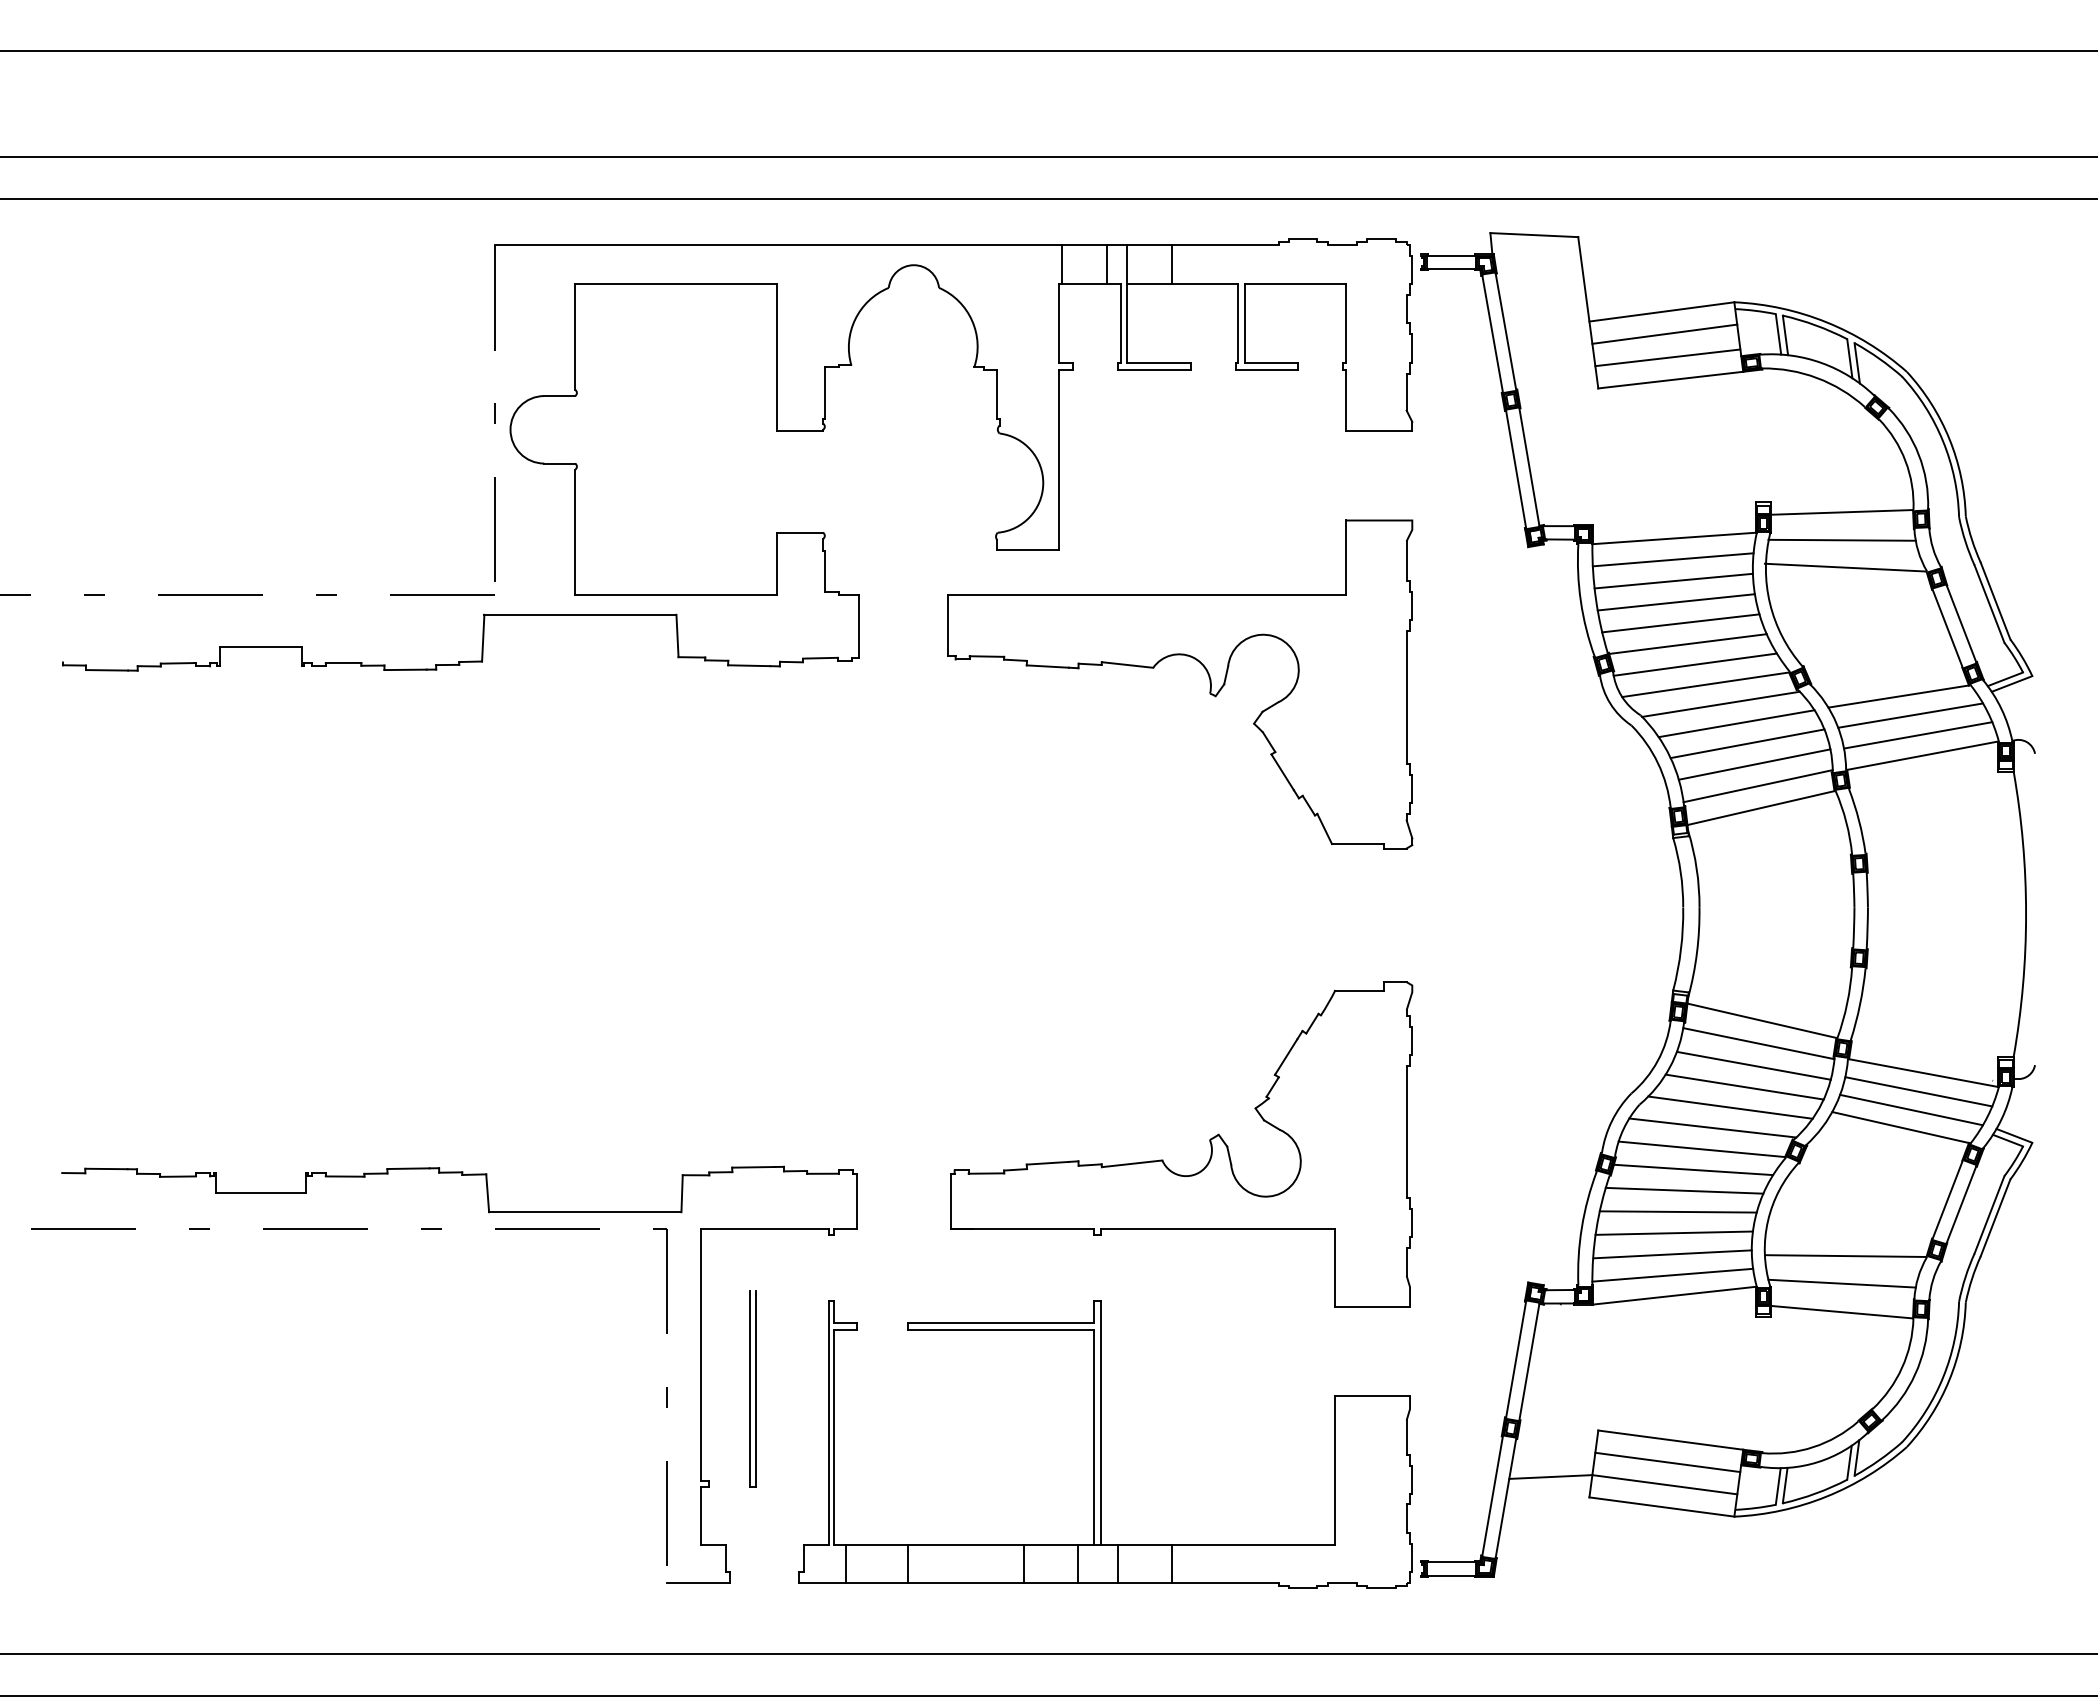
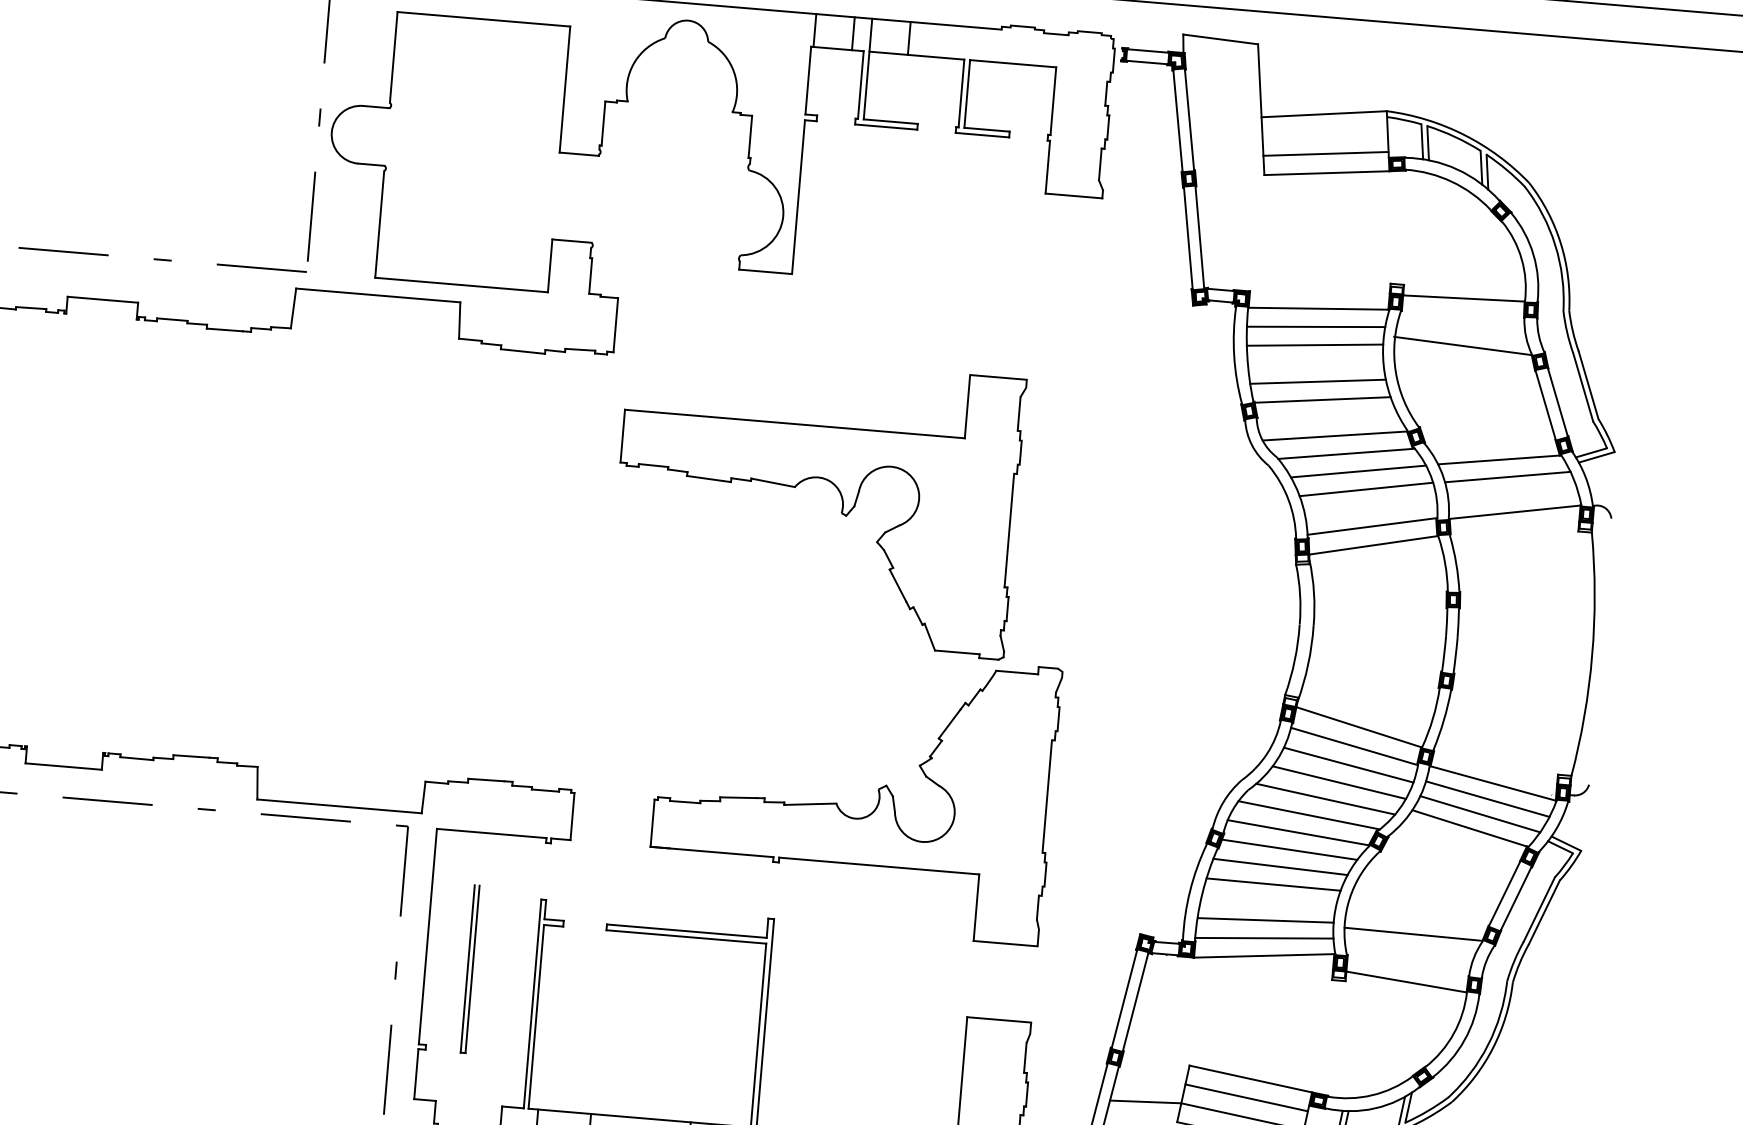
line: (1664, 333) -> (1324, 132), removed
line: (1841, 539) -> (1461, 321), removed
line: (1675, 602) -> (1314, 363), removed
part: (1197, 661) -> (833, 484), moved
line: (1694, 664) -> (1326, 417), removed
line: (1918, 735) -> (1513, 494), removed
line: (1754, 764) -> (1370, 507), removed
line: (1673, 1232) -> (1268, 901), removed
line: (1841, 1283) -> (1407, 957), removed

